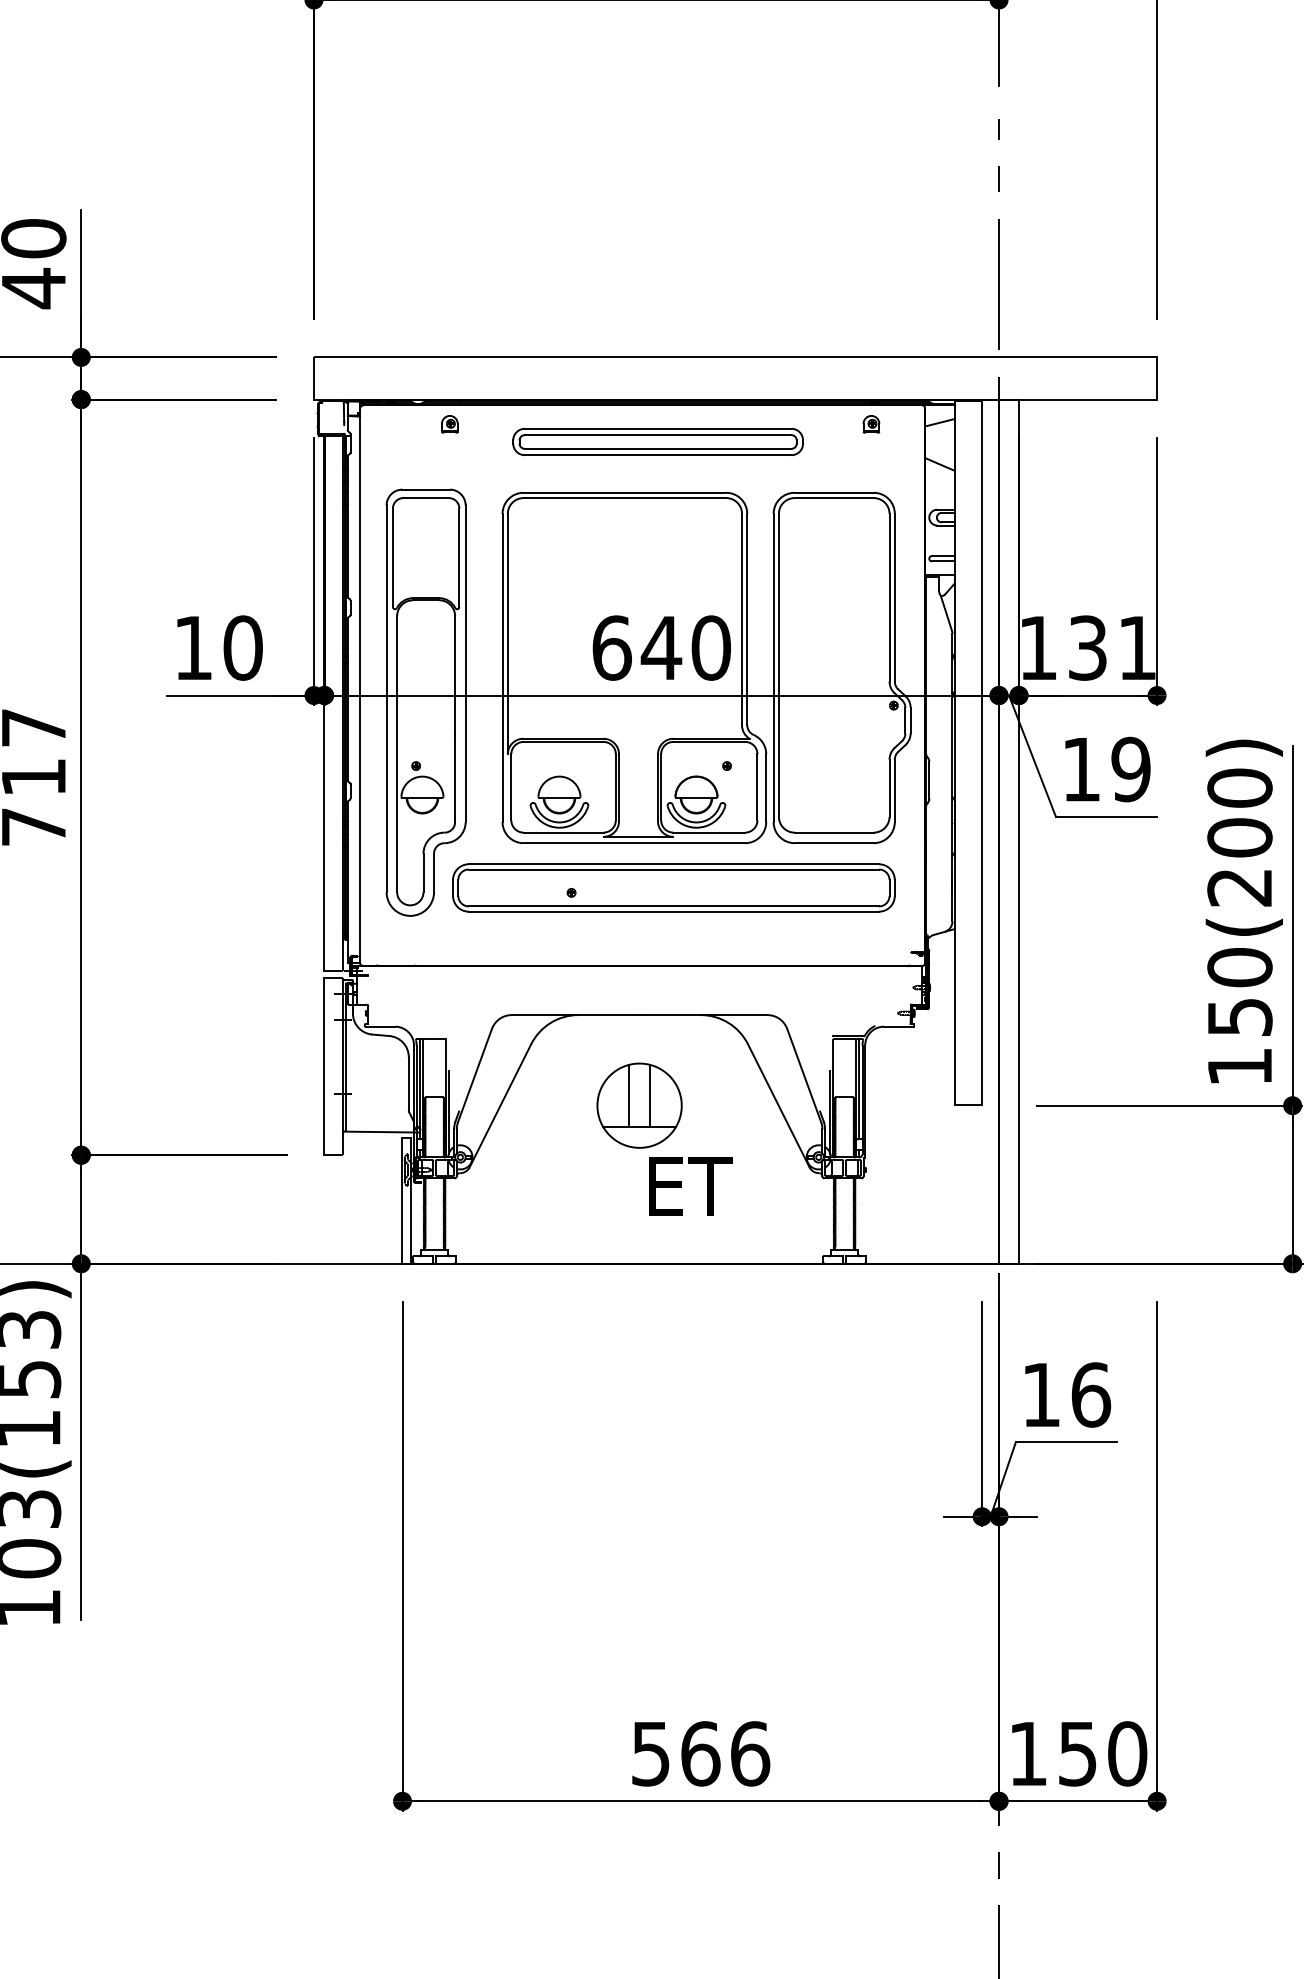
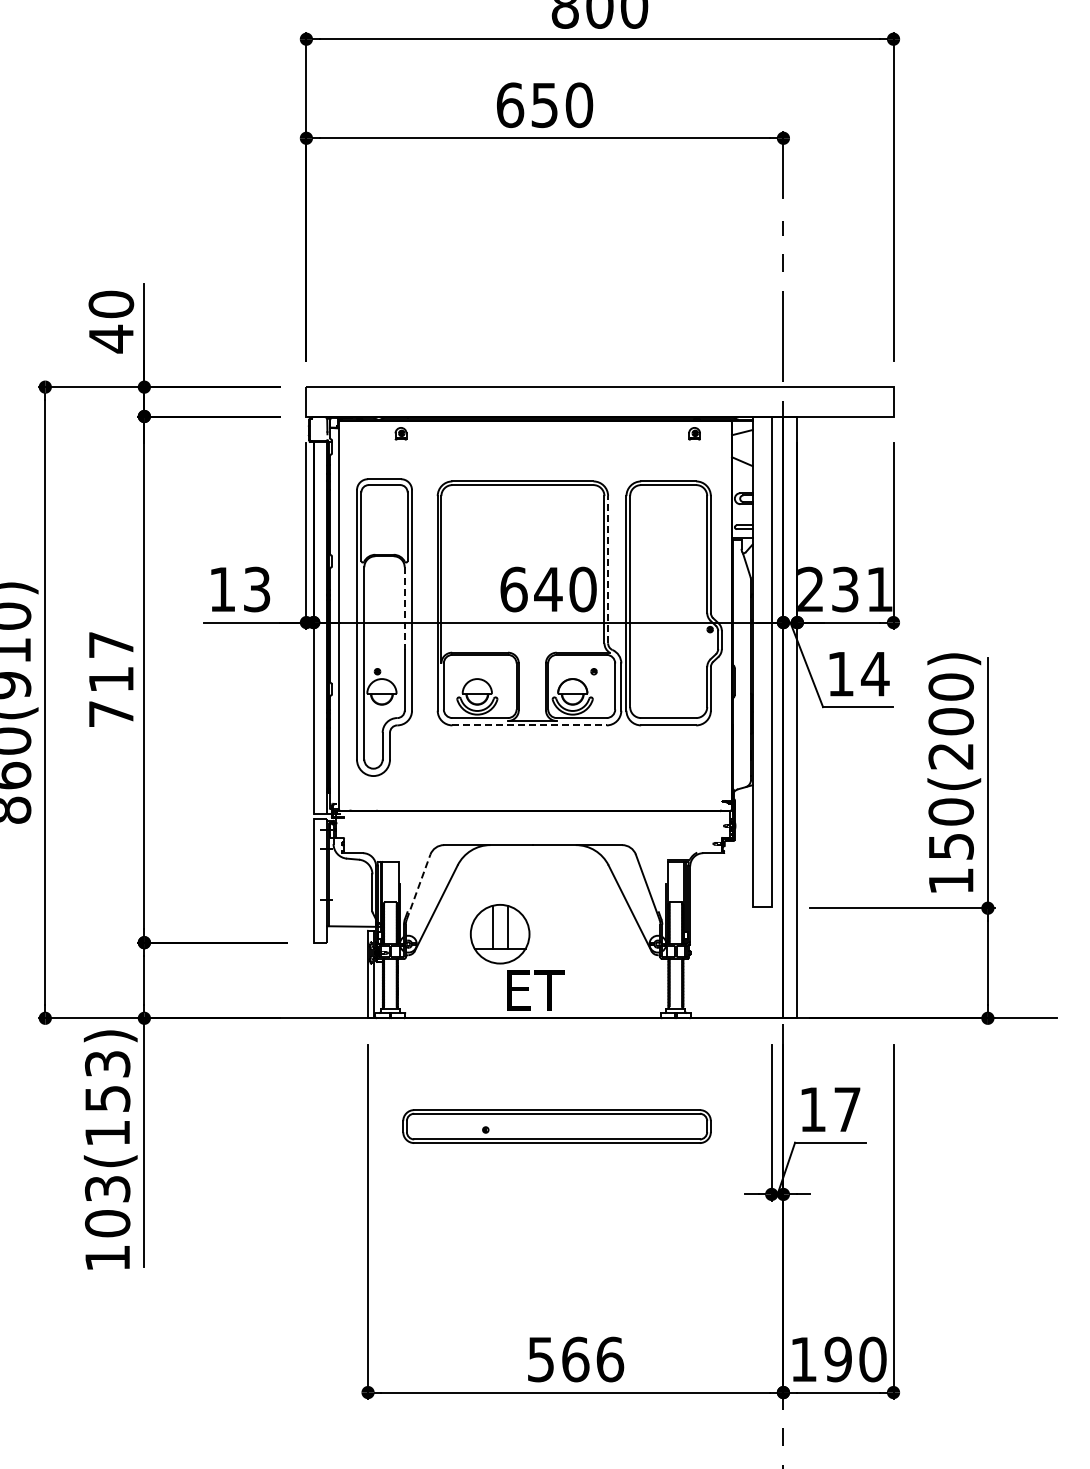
part: (657, 442) -> (545, 446), removed
line: (747, 619) -> (608, 569), solid -> dashed
text: (1037, 646) -> (810, 588), 131 -> 231
text: (242, 648) -> (256, 589), 10 -> 13
line: (454, 675) -> (404, 608), solid -> dashed
text: (1131, 768) -> (875, 673), 19 -> 14
line: (635, 843) -> (530, 725), solid -> dashed
part: (673, 887) -> (556, 1126), moved
line: (474, 1075) -> (418, 887), solid -> dashed
part: (663, 1139) -> (516, 957), moved
text: (1091, 1394) -> (847, 1109), 16 -> 17
text: (1076, 1753) -> (837, 1359), 150 -> 190

